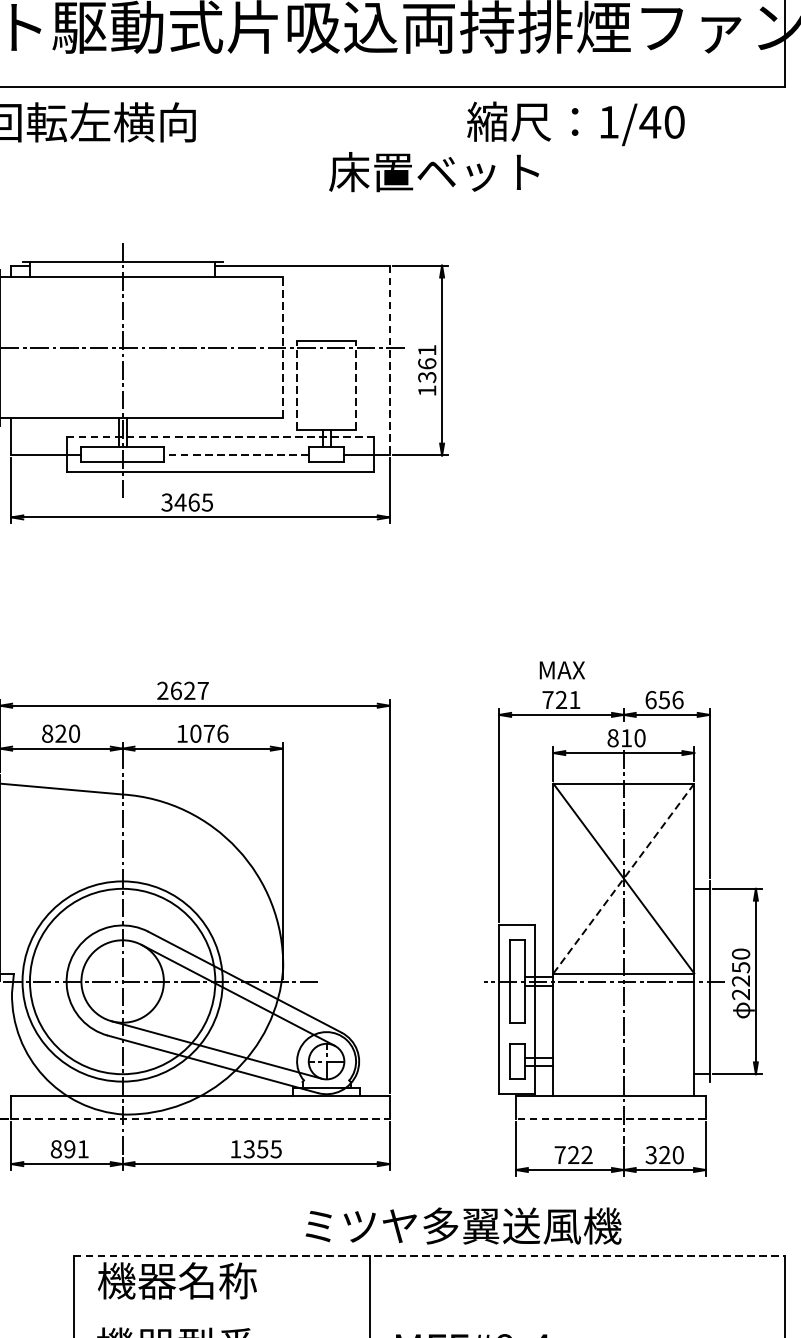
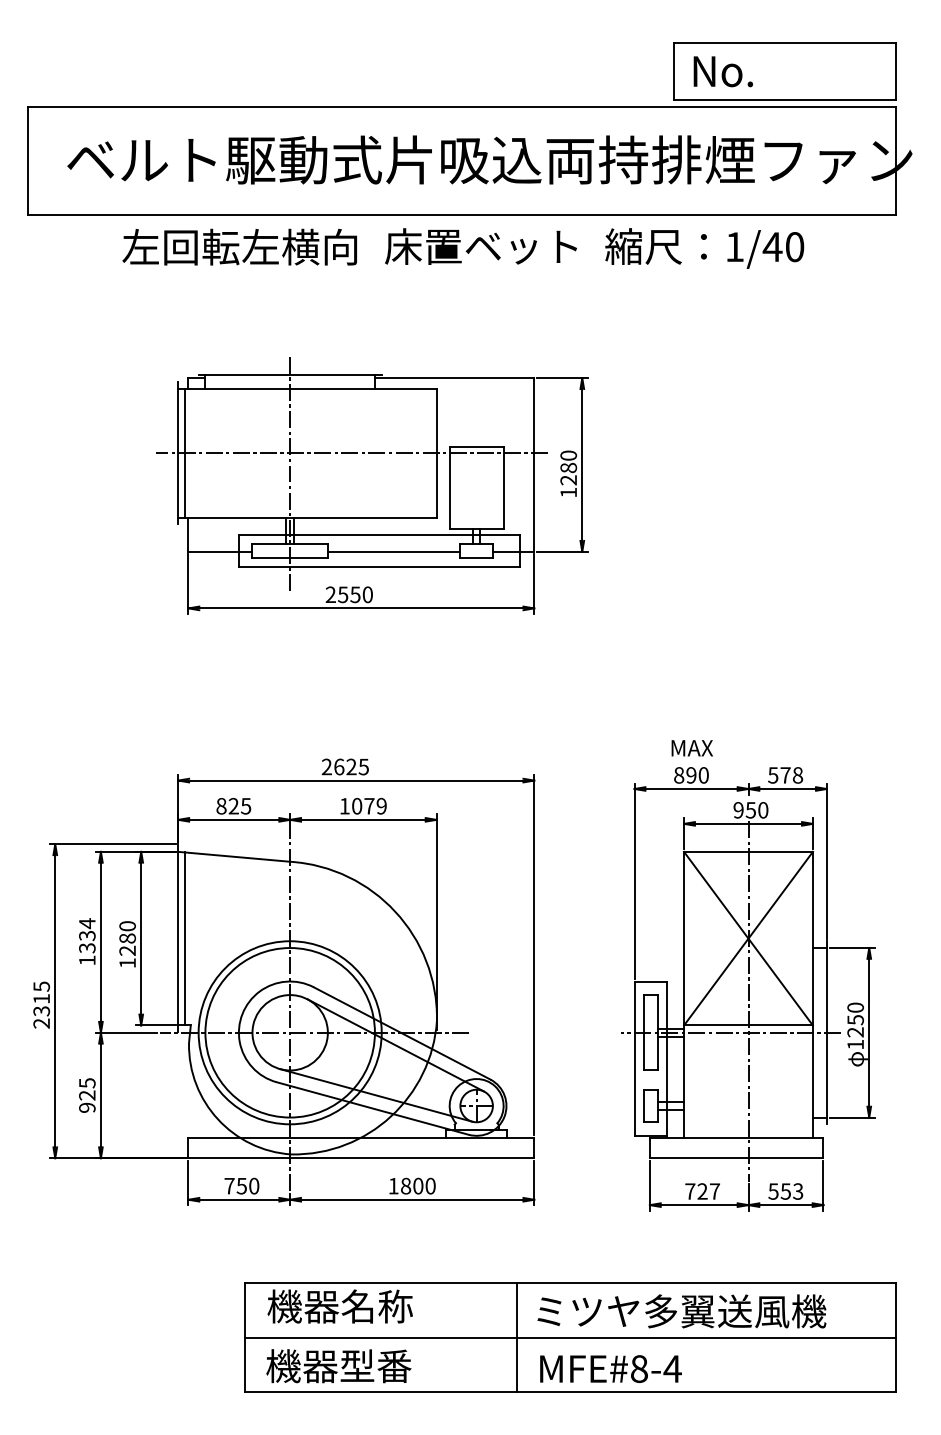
text: (433, 171) -> (480, 246), moved
line: (8, 346) -> (185, 452), added
line: (282, 346) -> (436, 452), dashed -> solid
line: (389, 360) -> (534, 464), dashed -> solid
text: (427, 363) -> (568, 467), 1361 -> 1280
line: (296, 385) -> (449, 487), dashed -> solid
line: (355, 385) -> (503, 487), dashed -> solid
line: (220, 436) -> (379, 534), dashed -> solid
line: (235, 455) -> (393, 551), dashed -> solid
text: (186, 502) -> (348, 594), 3465 -> 2550
text: (202, 690) -> (363, 766), 2627 -> 2625
text: (561, 700) -> (691, 775), 721 -> 890
text: (664, 700) -> (785, 775), 656 -> 578
text: (73, 732) -> (245, 805), 820 -> 825
text: (222, 734) -> (381, 806), 1076 -> 1079
text: (619, 738) -> (744, 810), 810 -> 950
line: (8, 878) -> (185, 938), added
line: (623, 878) -> (748, 938), dashed -> solid
text: (740, 994) -> (855, 1044), 2250 -> 1250
line: (200, 1119) -> (361, 1158), dashed -> solid
line: (610, 1119) -> (736, 1158), dashed -> solid
text: (69, 1148) -> (241, 1185), 891 -> 750
text: (261, 1148) -> (417, 1185), 1355 -> 1800
text: (586, 1155) -> (714, 1191), 722 -> 727
text: (665, 1155) -> (786, 1191), 320 -> 553
text: (463, 1226) -> (681, 1311), moved
line: (430, 1255) -> (571, 1283), dashed -> solid
line: (429, 1314) -> (570, 1337), added

